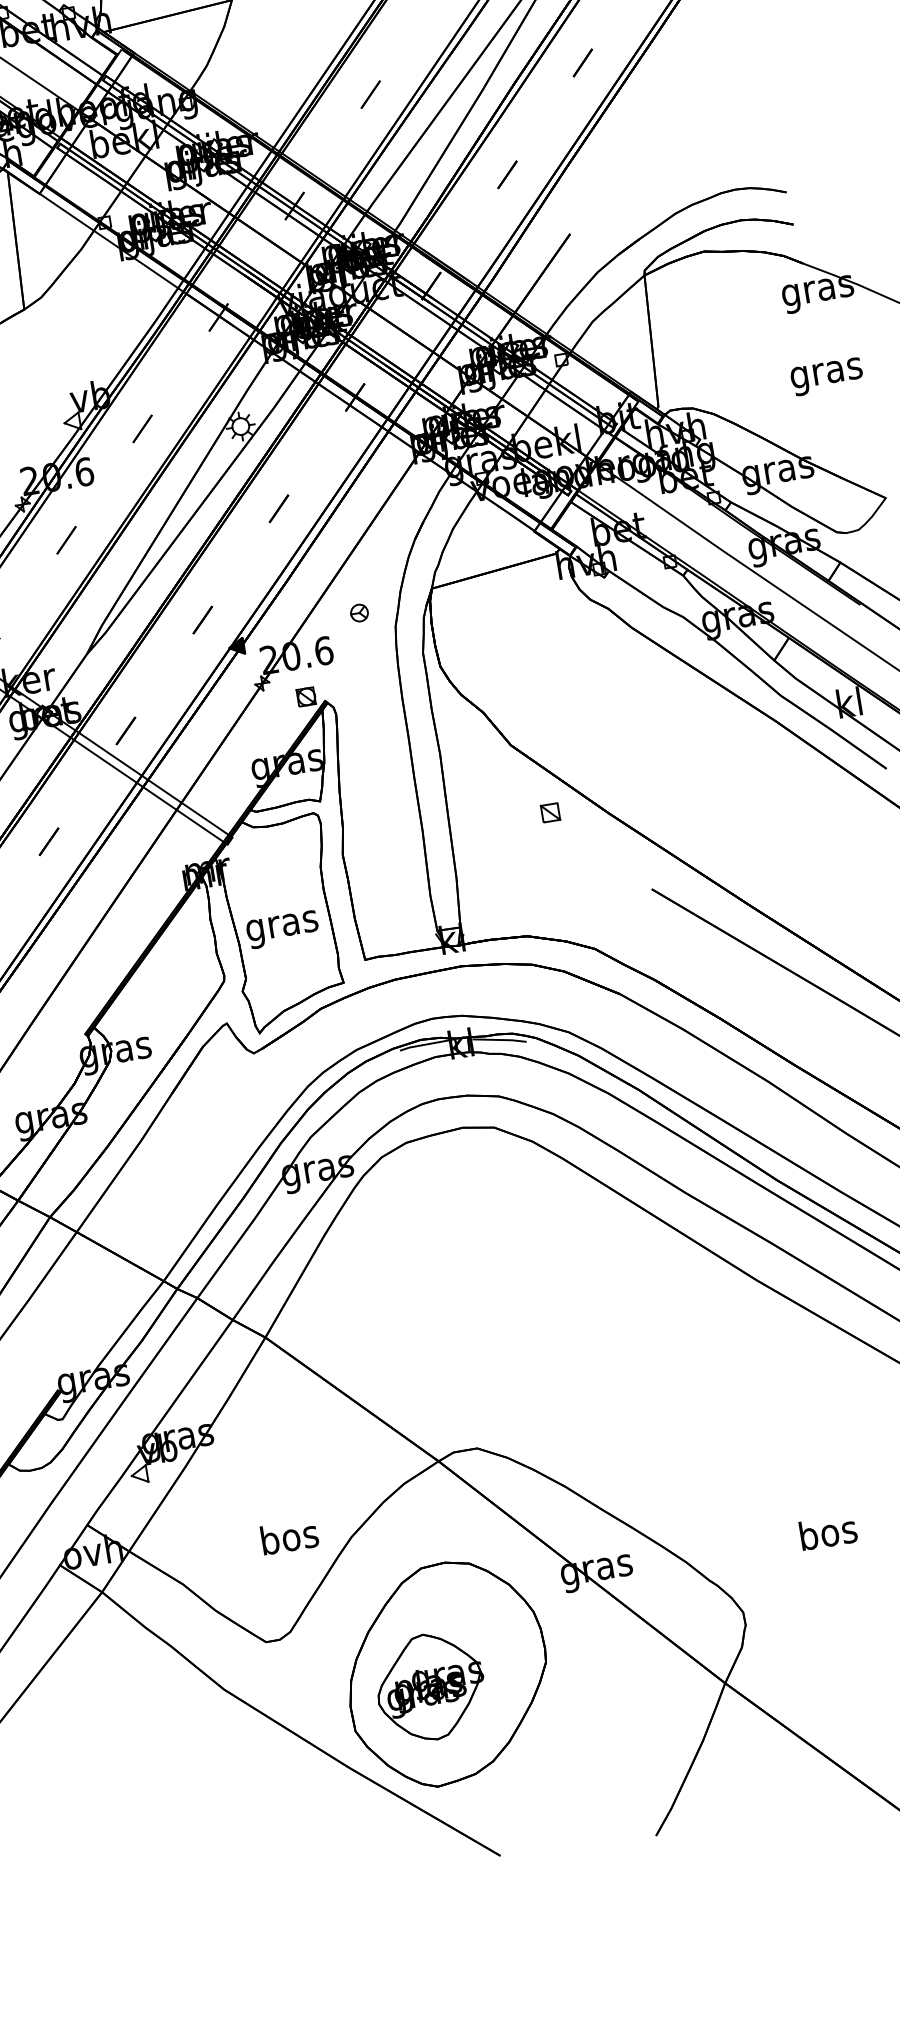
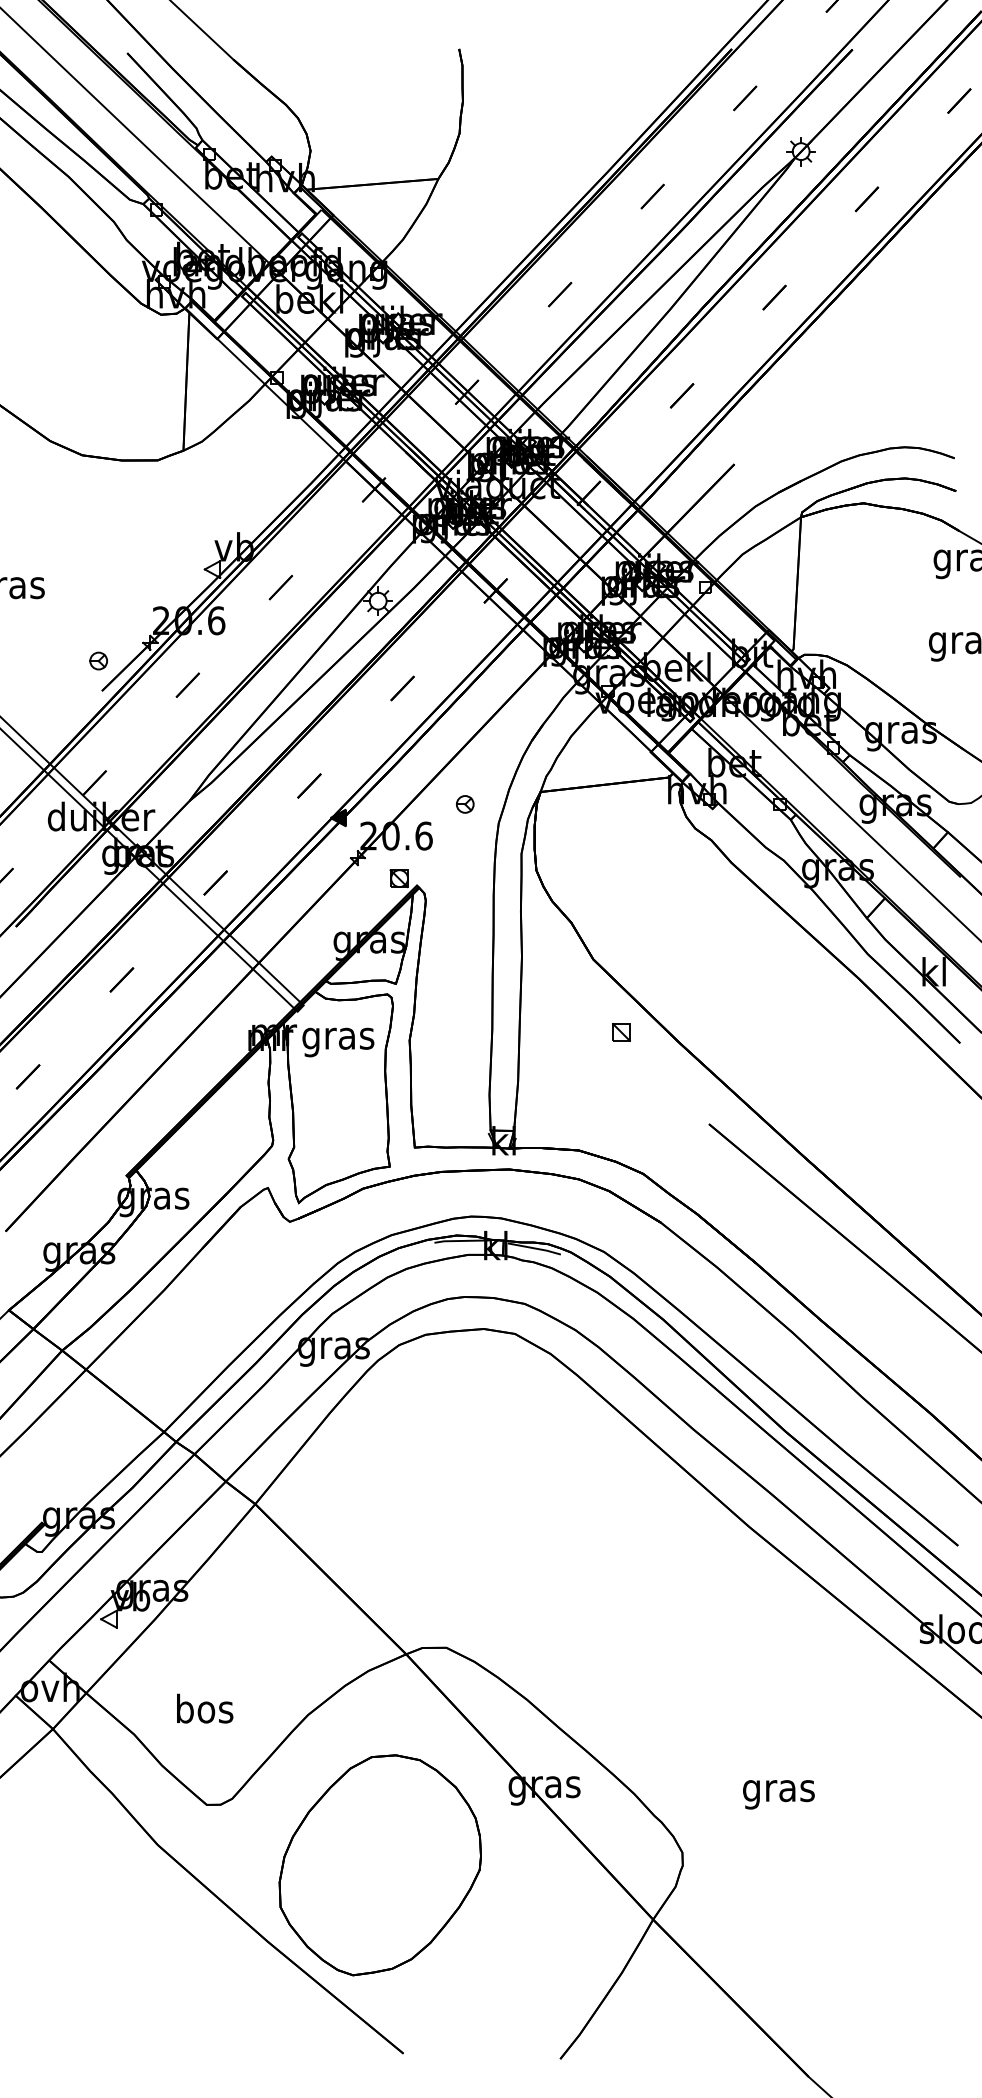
text: (282, 929) -> (338, 1042), moved
text: (828, 1535) -> (778, 1790), bos -> gras
text: (290, 1536) -> (205, 1708), moved
part: (430, 1686) -> (361, 1875), removed

